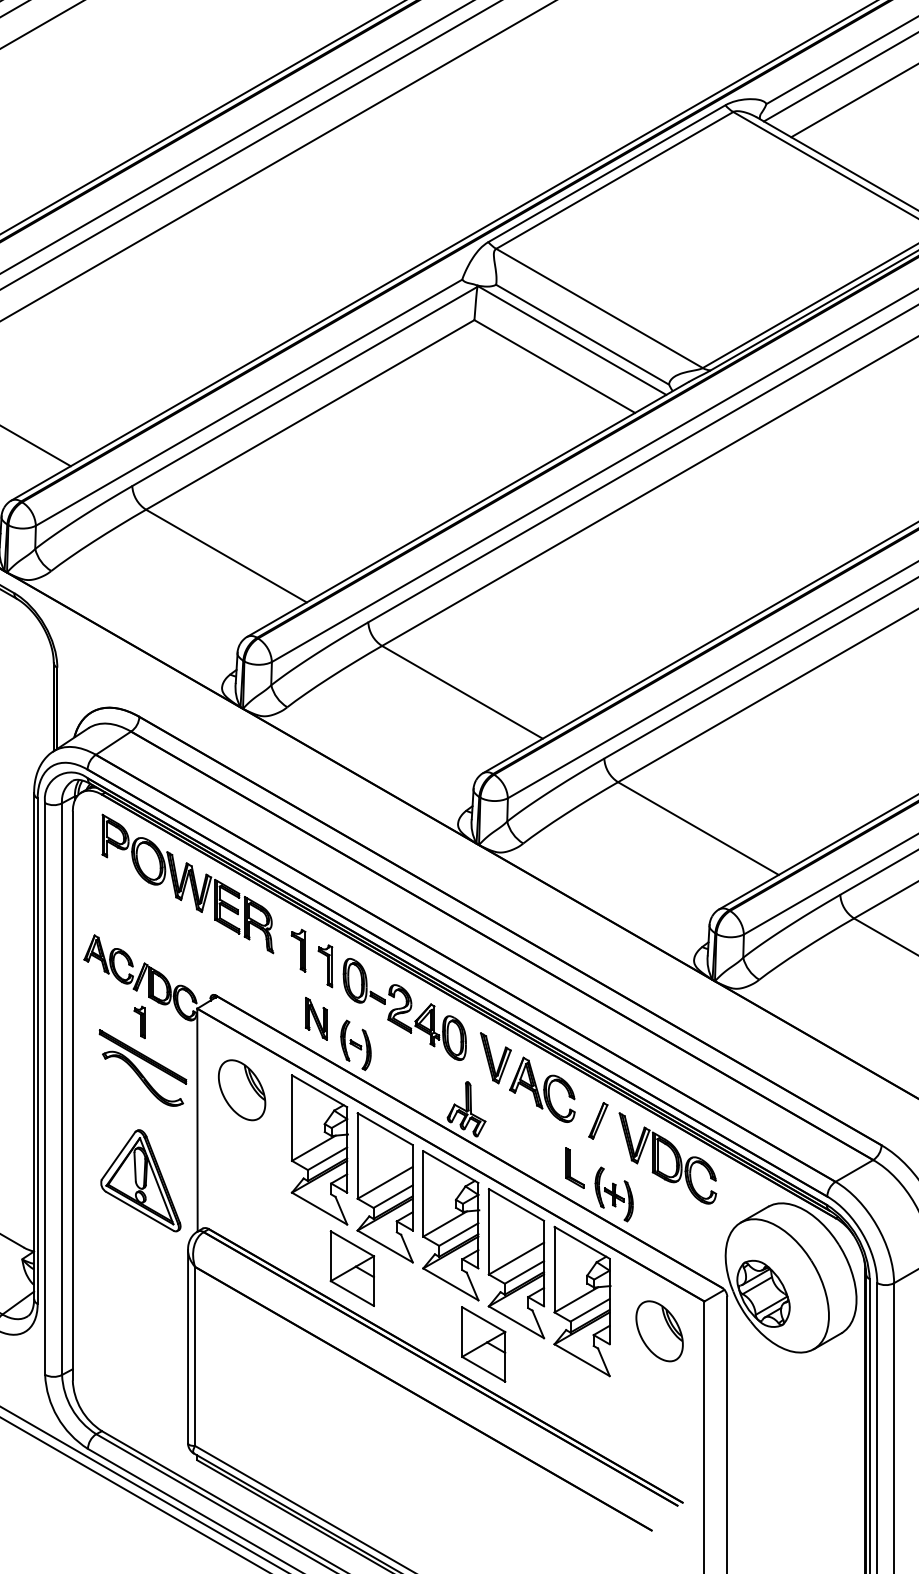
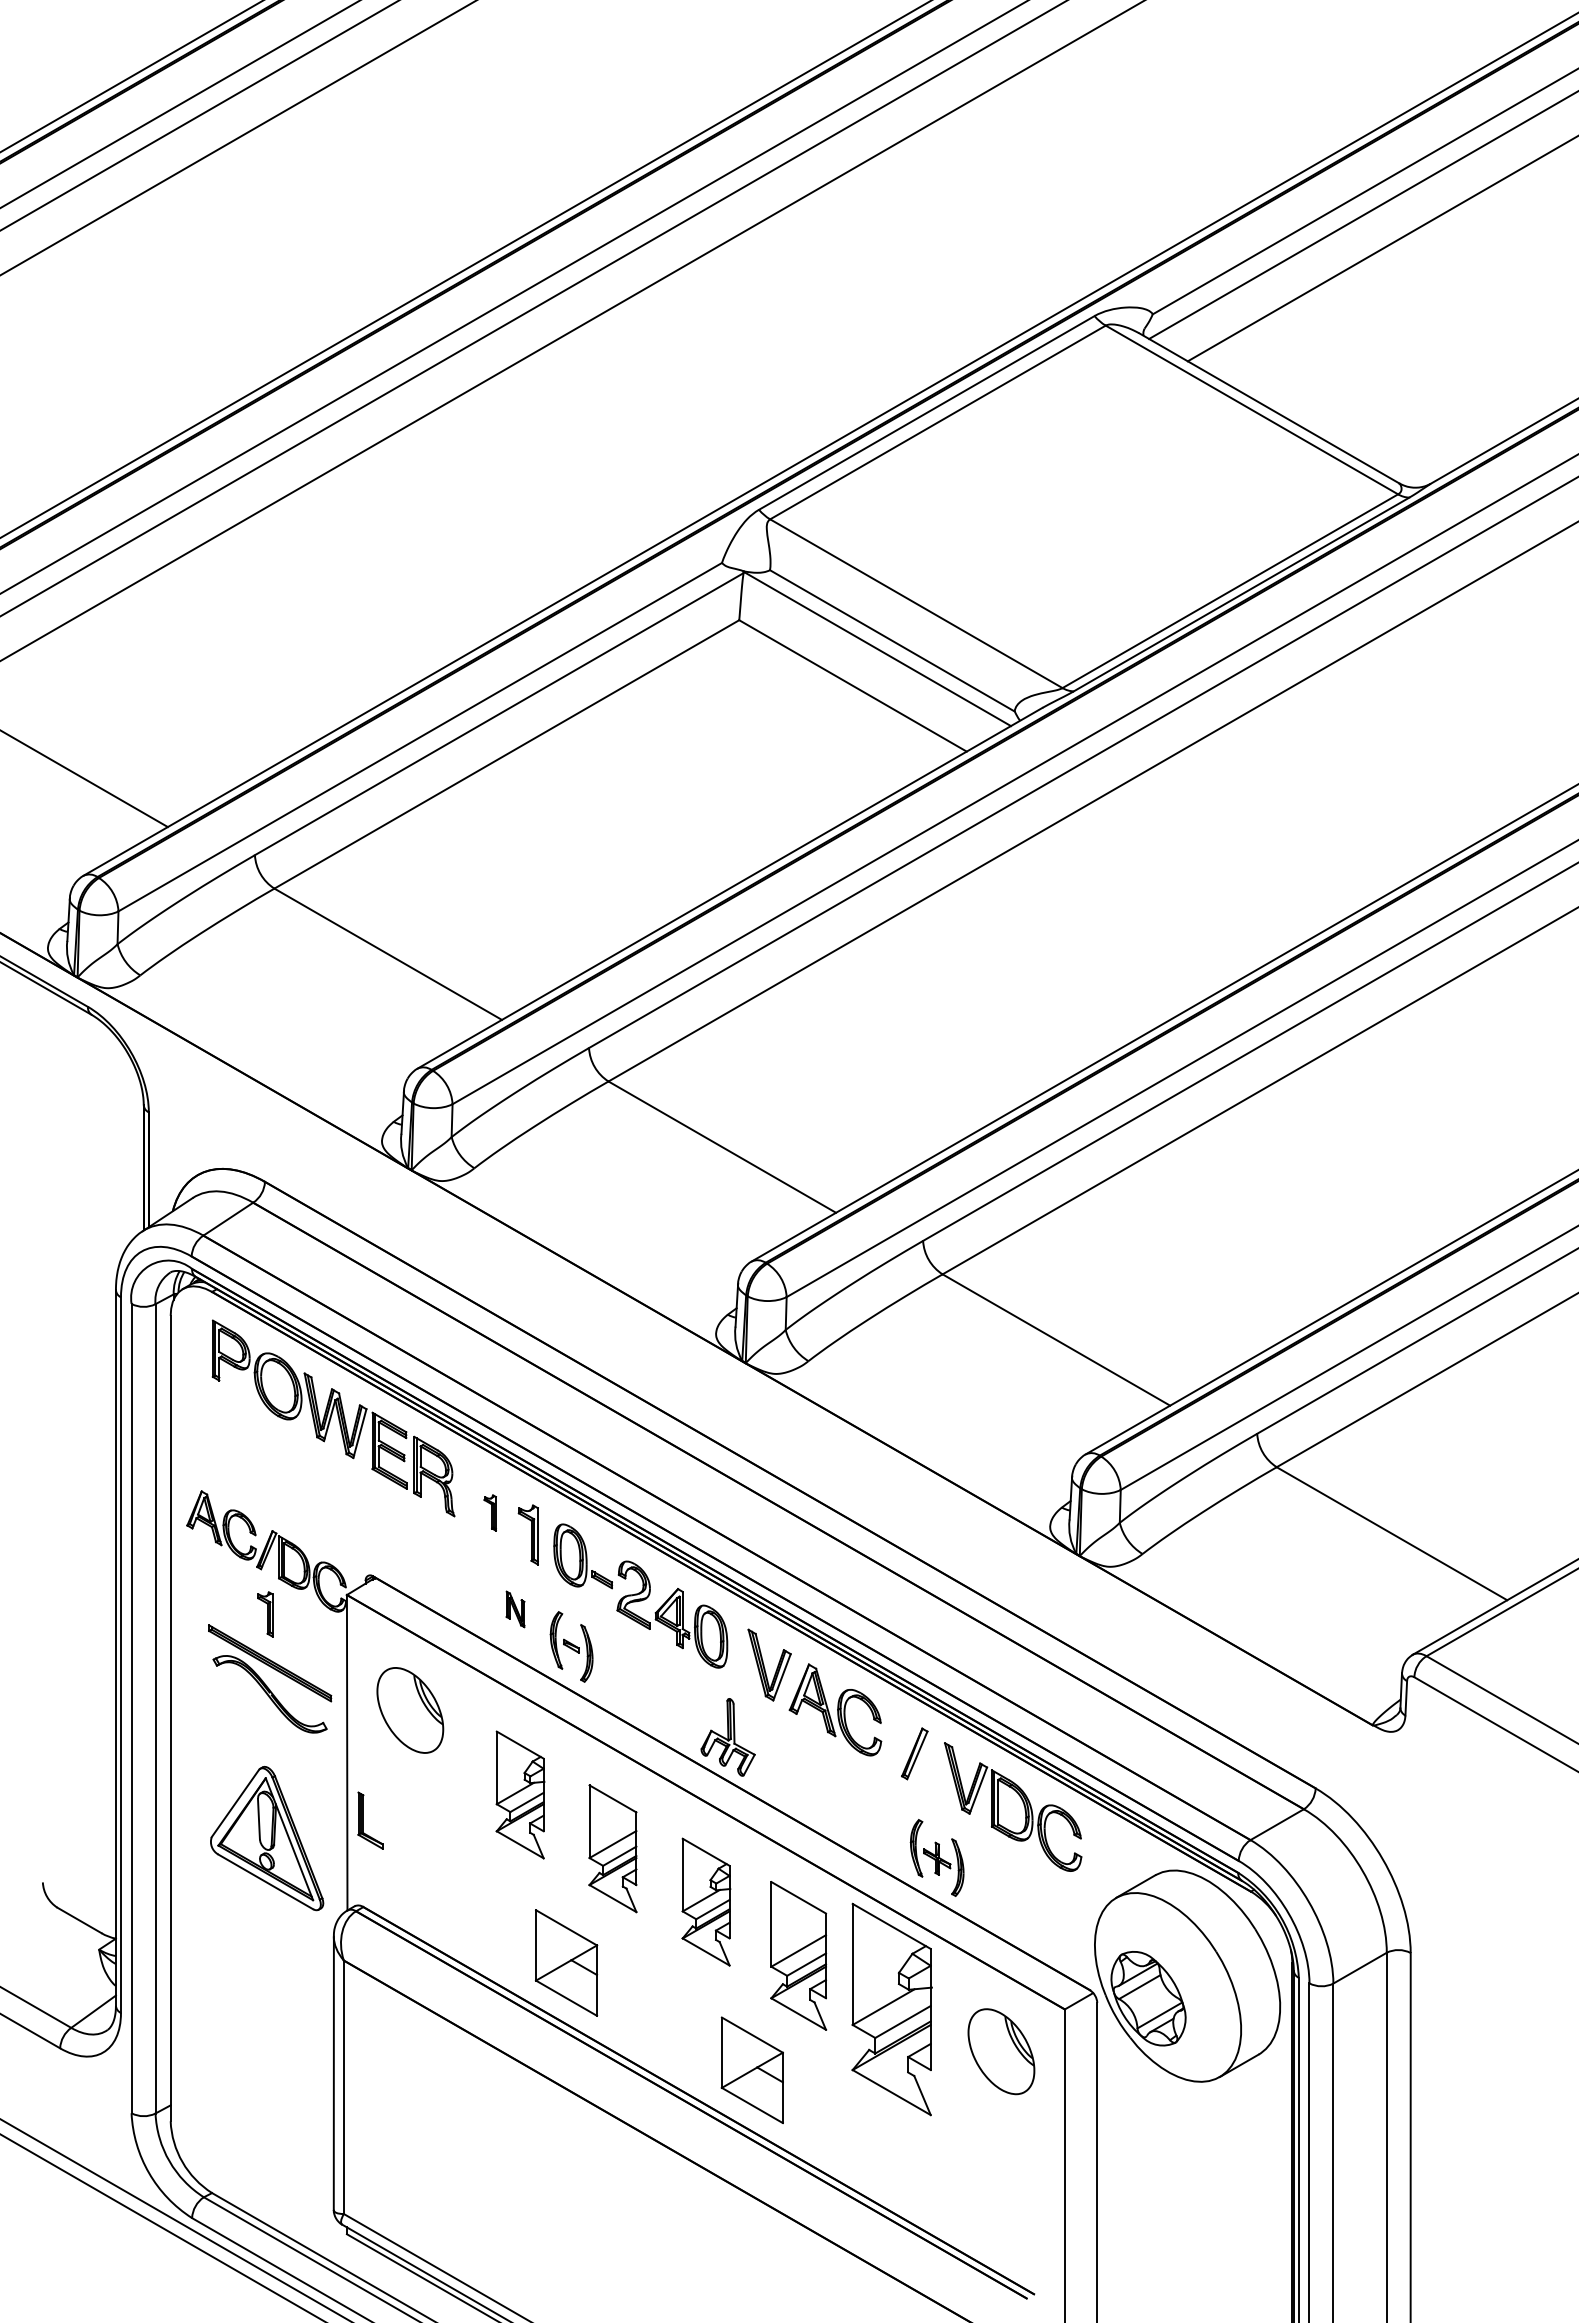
part: (297, 950) -> (489, 1512), size x0.6
part: (316, 1018) -> (515, 1609), size x0.6
part: (319, 1149) -> (520, 1794), size x0.6
part: (569, 1168) -> (363, 1820), moved
part: (384, 1187) -> (612, 1848), size x0.6
part: (451, 1225) -> (706, 1901), size x0.6
part: (516, 1263) -> (798, 1955), size x0.7

